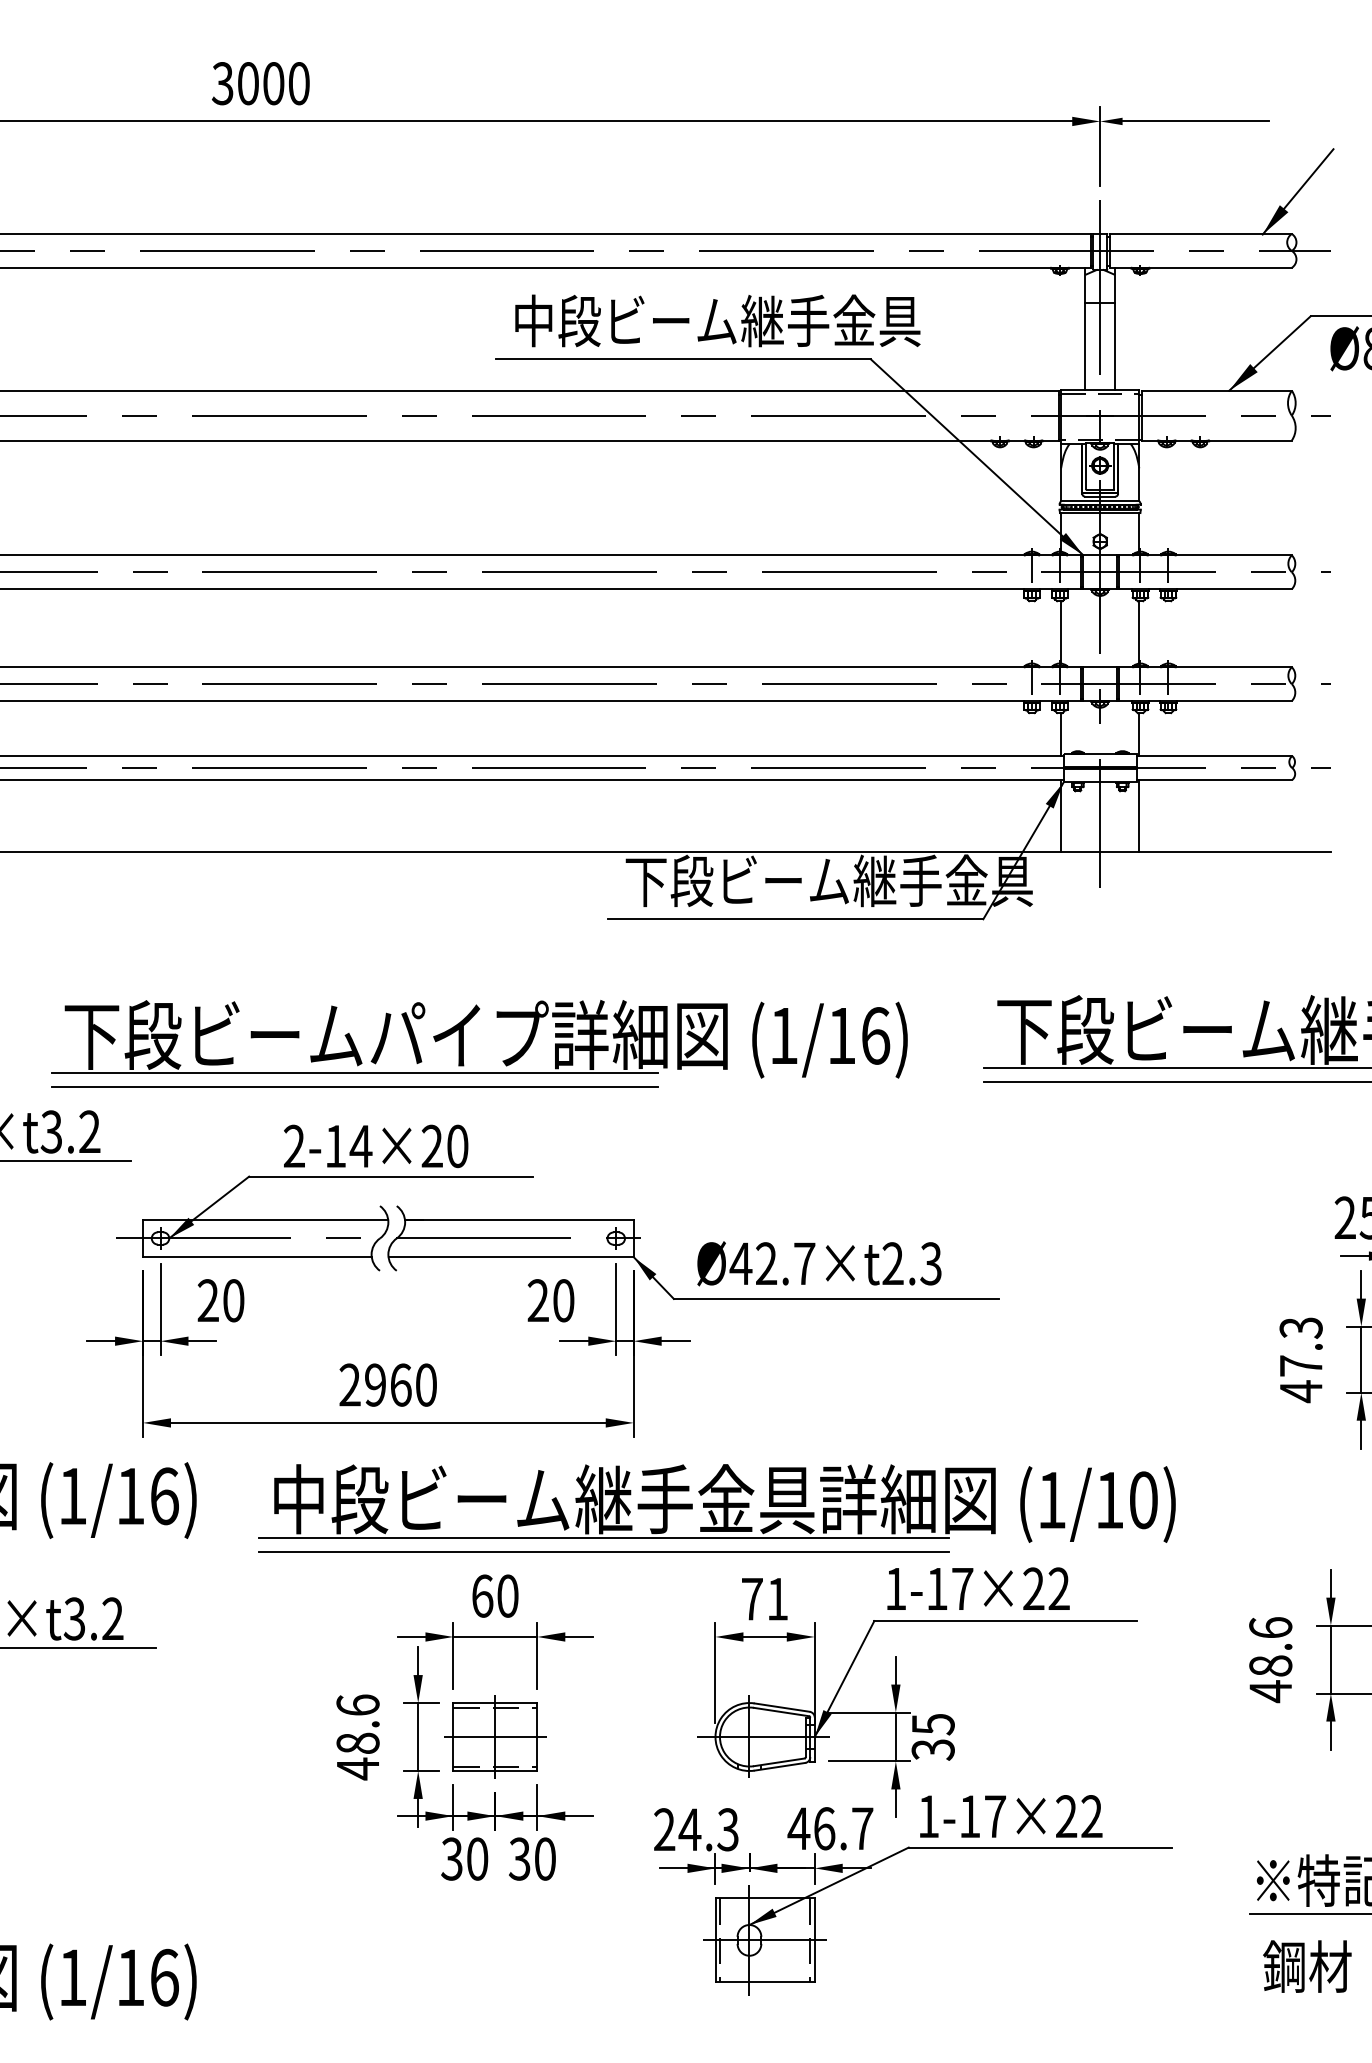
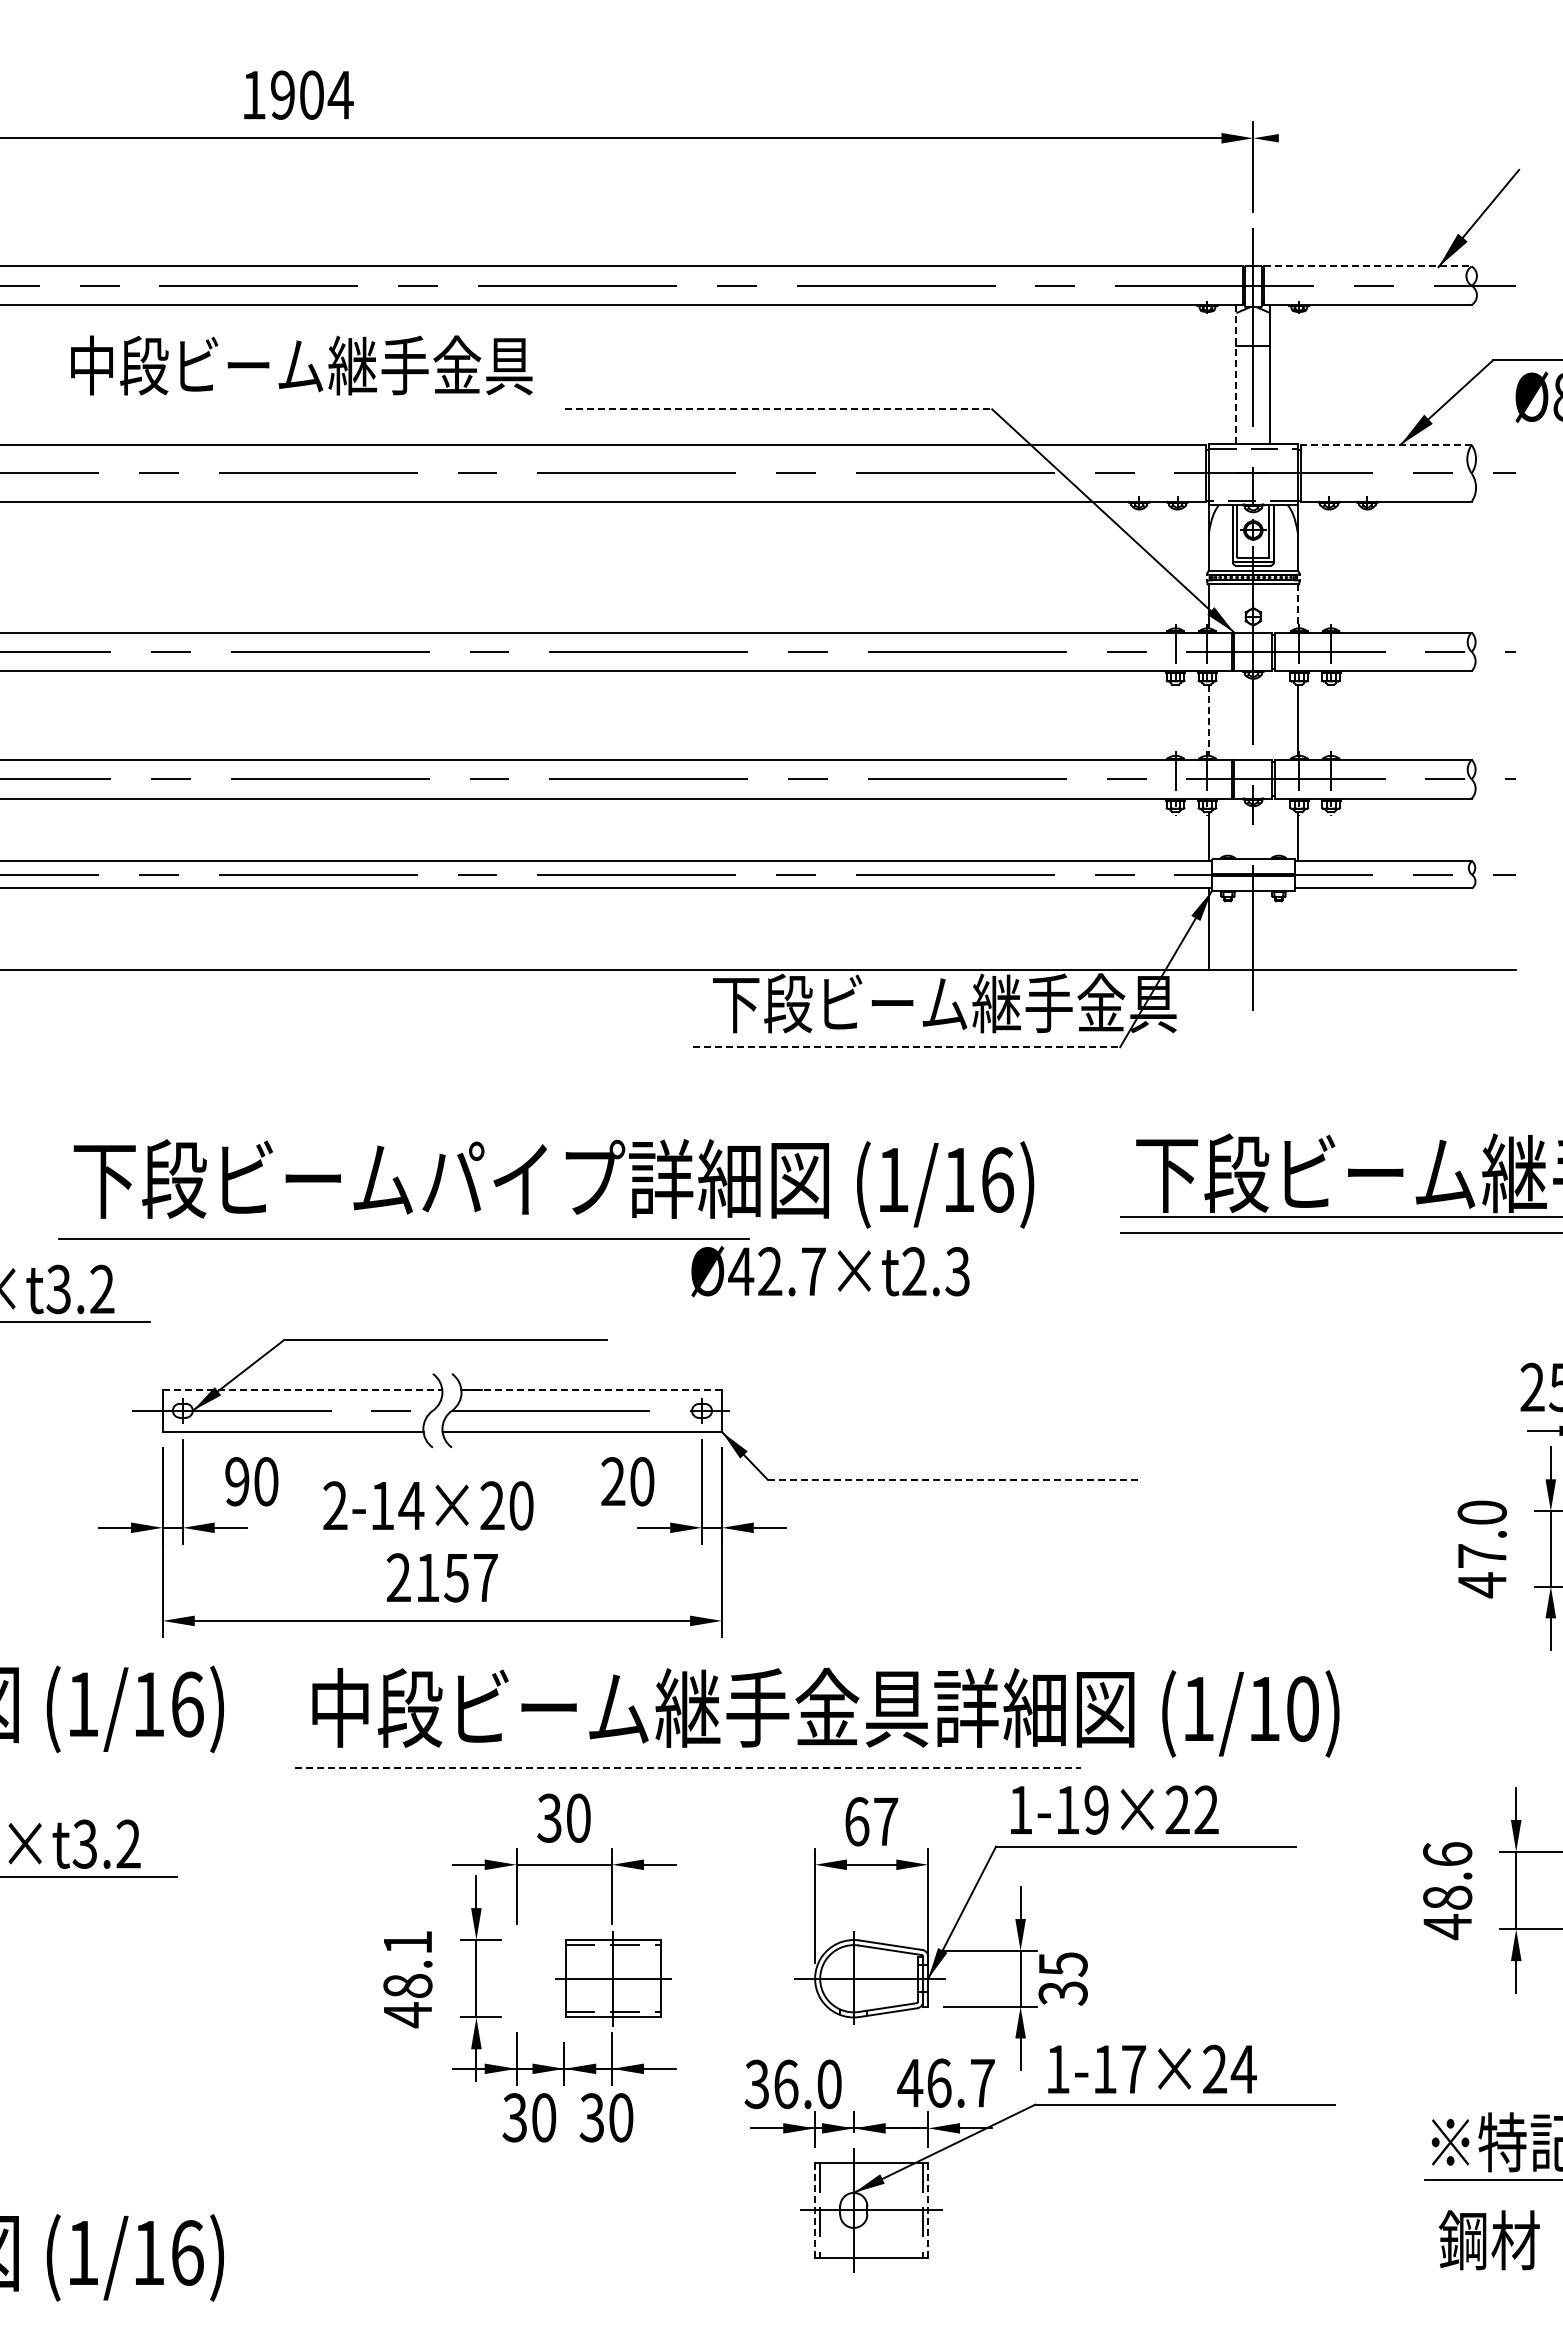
text: (261, 83) -> (297, 94), 3000 -> 1904
line: (1196, 121) -> (1362, 138), removed
line: (1200, 234) -> (1367, 266), solid -> dashed
text: (717, 320) -> (301, 365), moved
line: (1085, 328) -> (1236, 374), solid -> dashed
line: (683, 359) -> (778, 409), solid -> dashed
line: (1217, 391) -> (1386, 445), solid -> dashed
line: (1138, 532) -> (1297, 606), solid -> dashed
line: (1060, 632) -> (1208, 720), solid -> dashed
line: (1138, 816) -> (1297, 929), removed
line: (795, 919) -> (906, 1047), solid -> dashed
line: (355, 1073) -> (404, 1222), removed
text: (376, 1146) -> (428, 1505), moved
line: (265, 1219) -> (302, 1389), solid -> dashed
line: (519, 1219) -> (591, 1389), solid -> dashed
text: (819, 1263) -> (830, 1271), moved
line: (836, 1298) -> (953, 1479), solid -> dashed
text: (208, 1300) -> (237, 1481), 20 -> 90
text: (1300, 1327) -> (1481, 1512), 47.3 -> 47.0
text: (400, 1384) -> (456, 1577), 2960 -> 2157
line: (603, 1537) -> (687, 1751), removed
line: (604, 1551) -> (688, 1767), solid -> dashed
text: (962, 1588) -> (1096, 1809), 1-17×22 -> 1-19×22
text: (482, 1595) -> (549, 1817), 60 -> 30
text: (765, 1598) -> (871, 1821), 71 -> 67
text: (357, 1705) -> (407, 1942), 48.6 -> 48.1
part: (495, 1736) -> (613, 1978), moved
text: (1091, 1815) -> (1243, 2068), 1-17×22 -> 1-17×24
text: (695, 1829) -> (792, 2084), 24.3 -> 36.0
line: (715, 1940) -> (815, 2210), solid -> dashed
line: (815, 1940) -> (928, 2210), solid -> dashed

